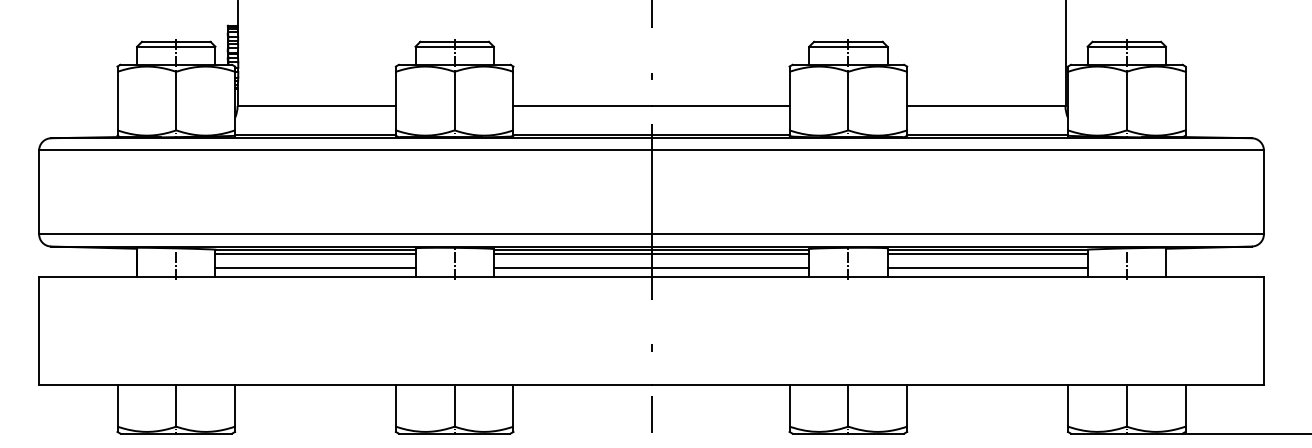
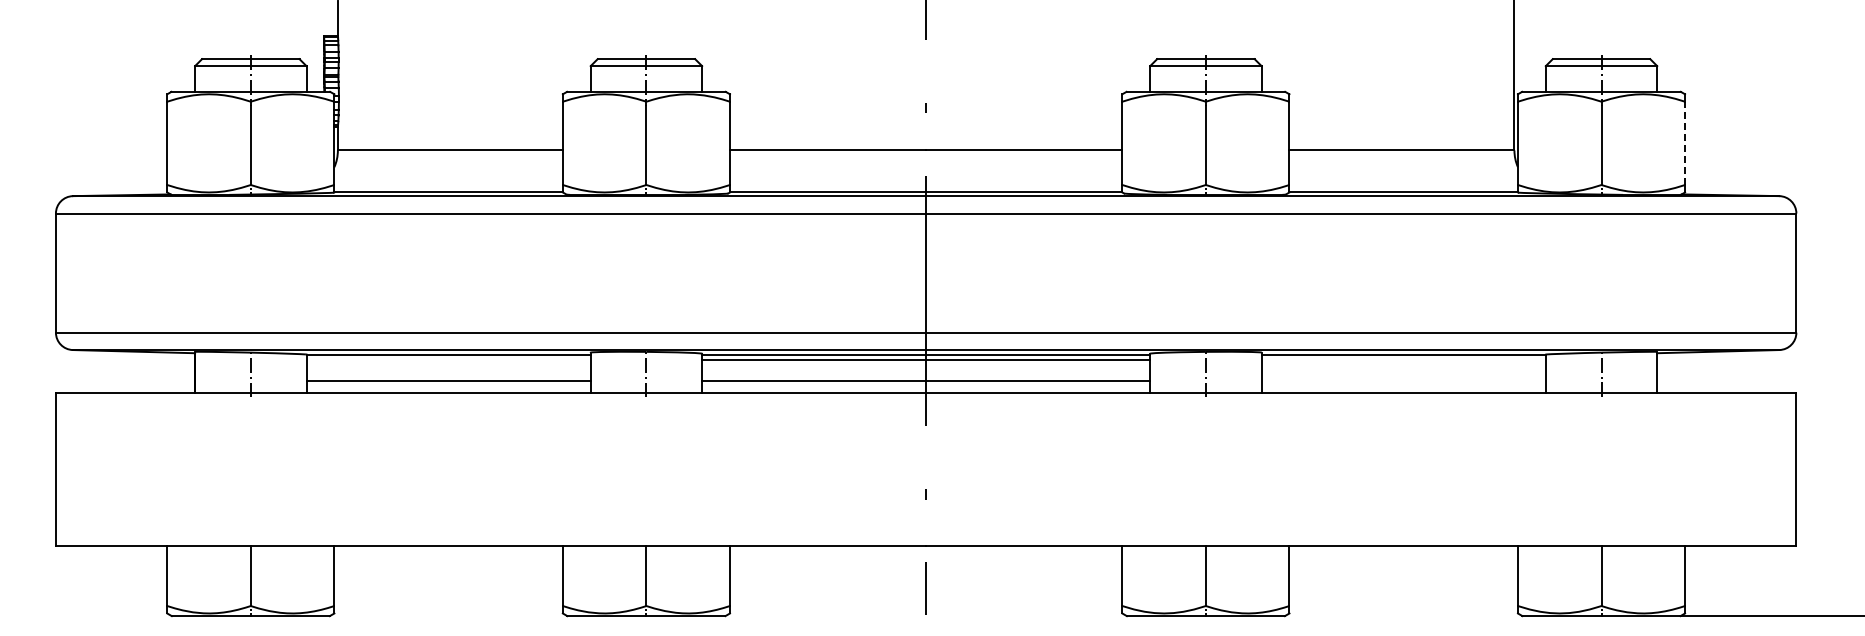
line: (1185, 101) -> (1685, 143), solid -> dashed
line: (315, 253) -> (448, 360), removed
line: (987, 253) -> (1403, 360), removed
line: (987, 268) -> (1403, 381), removed

